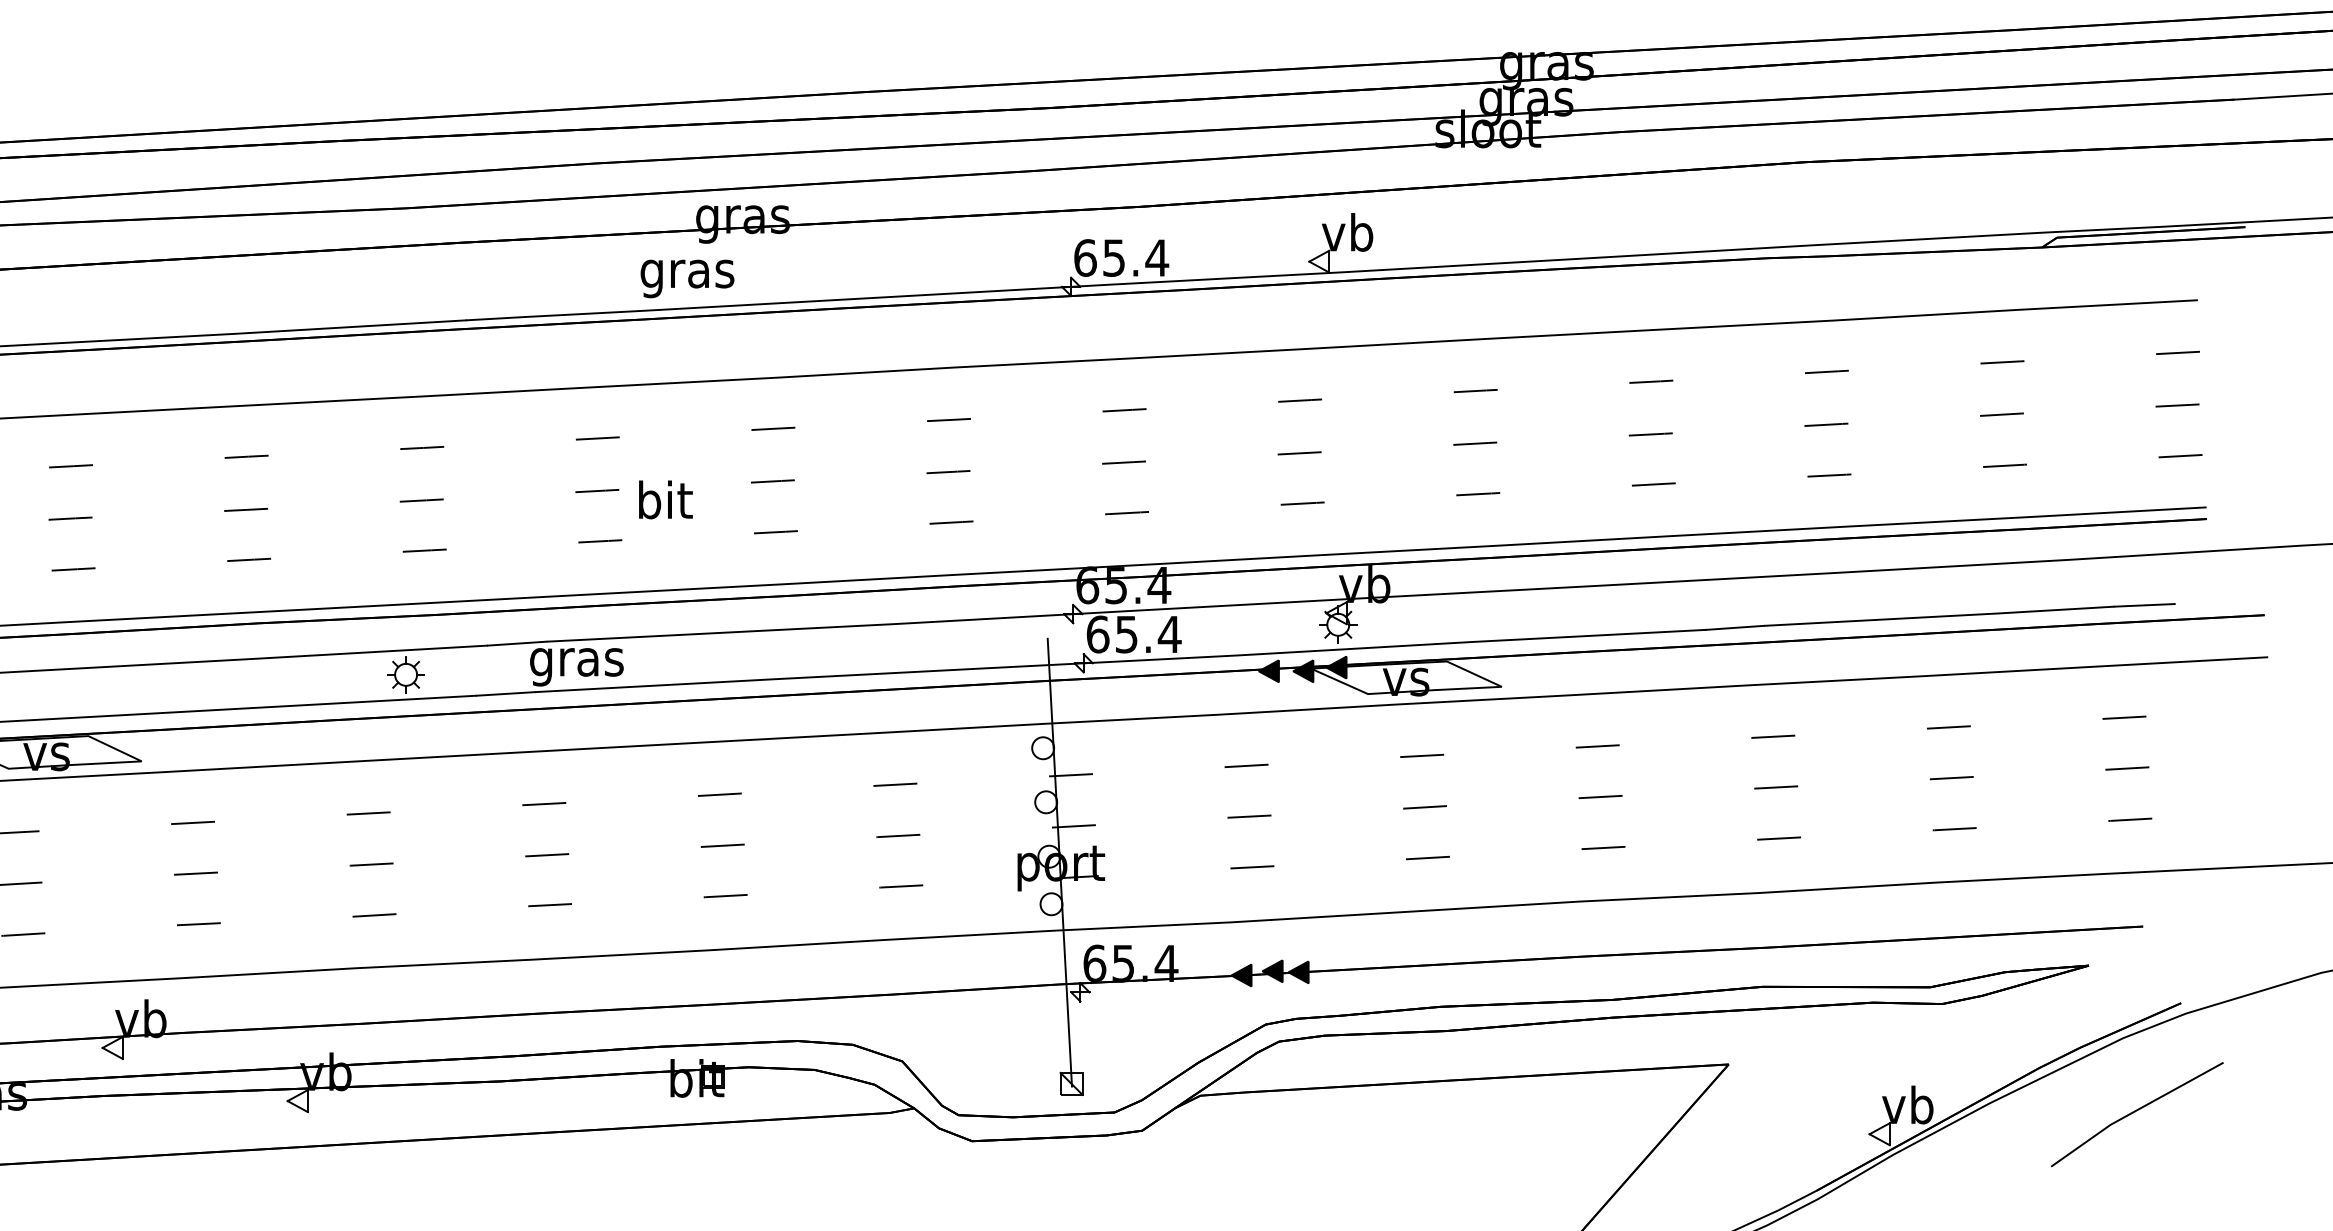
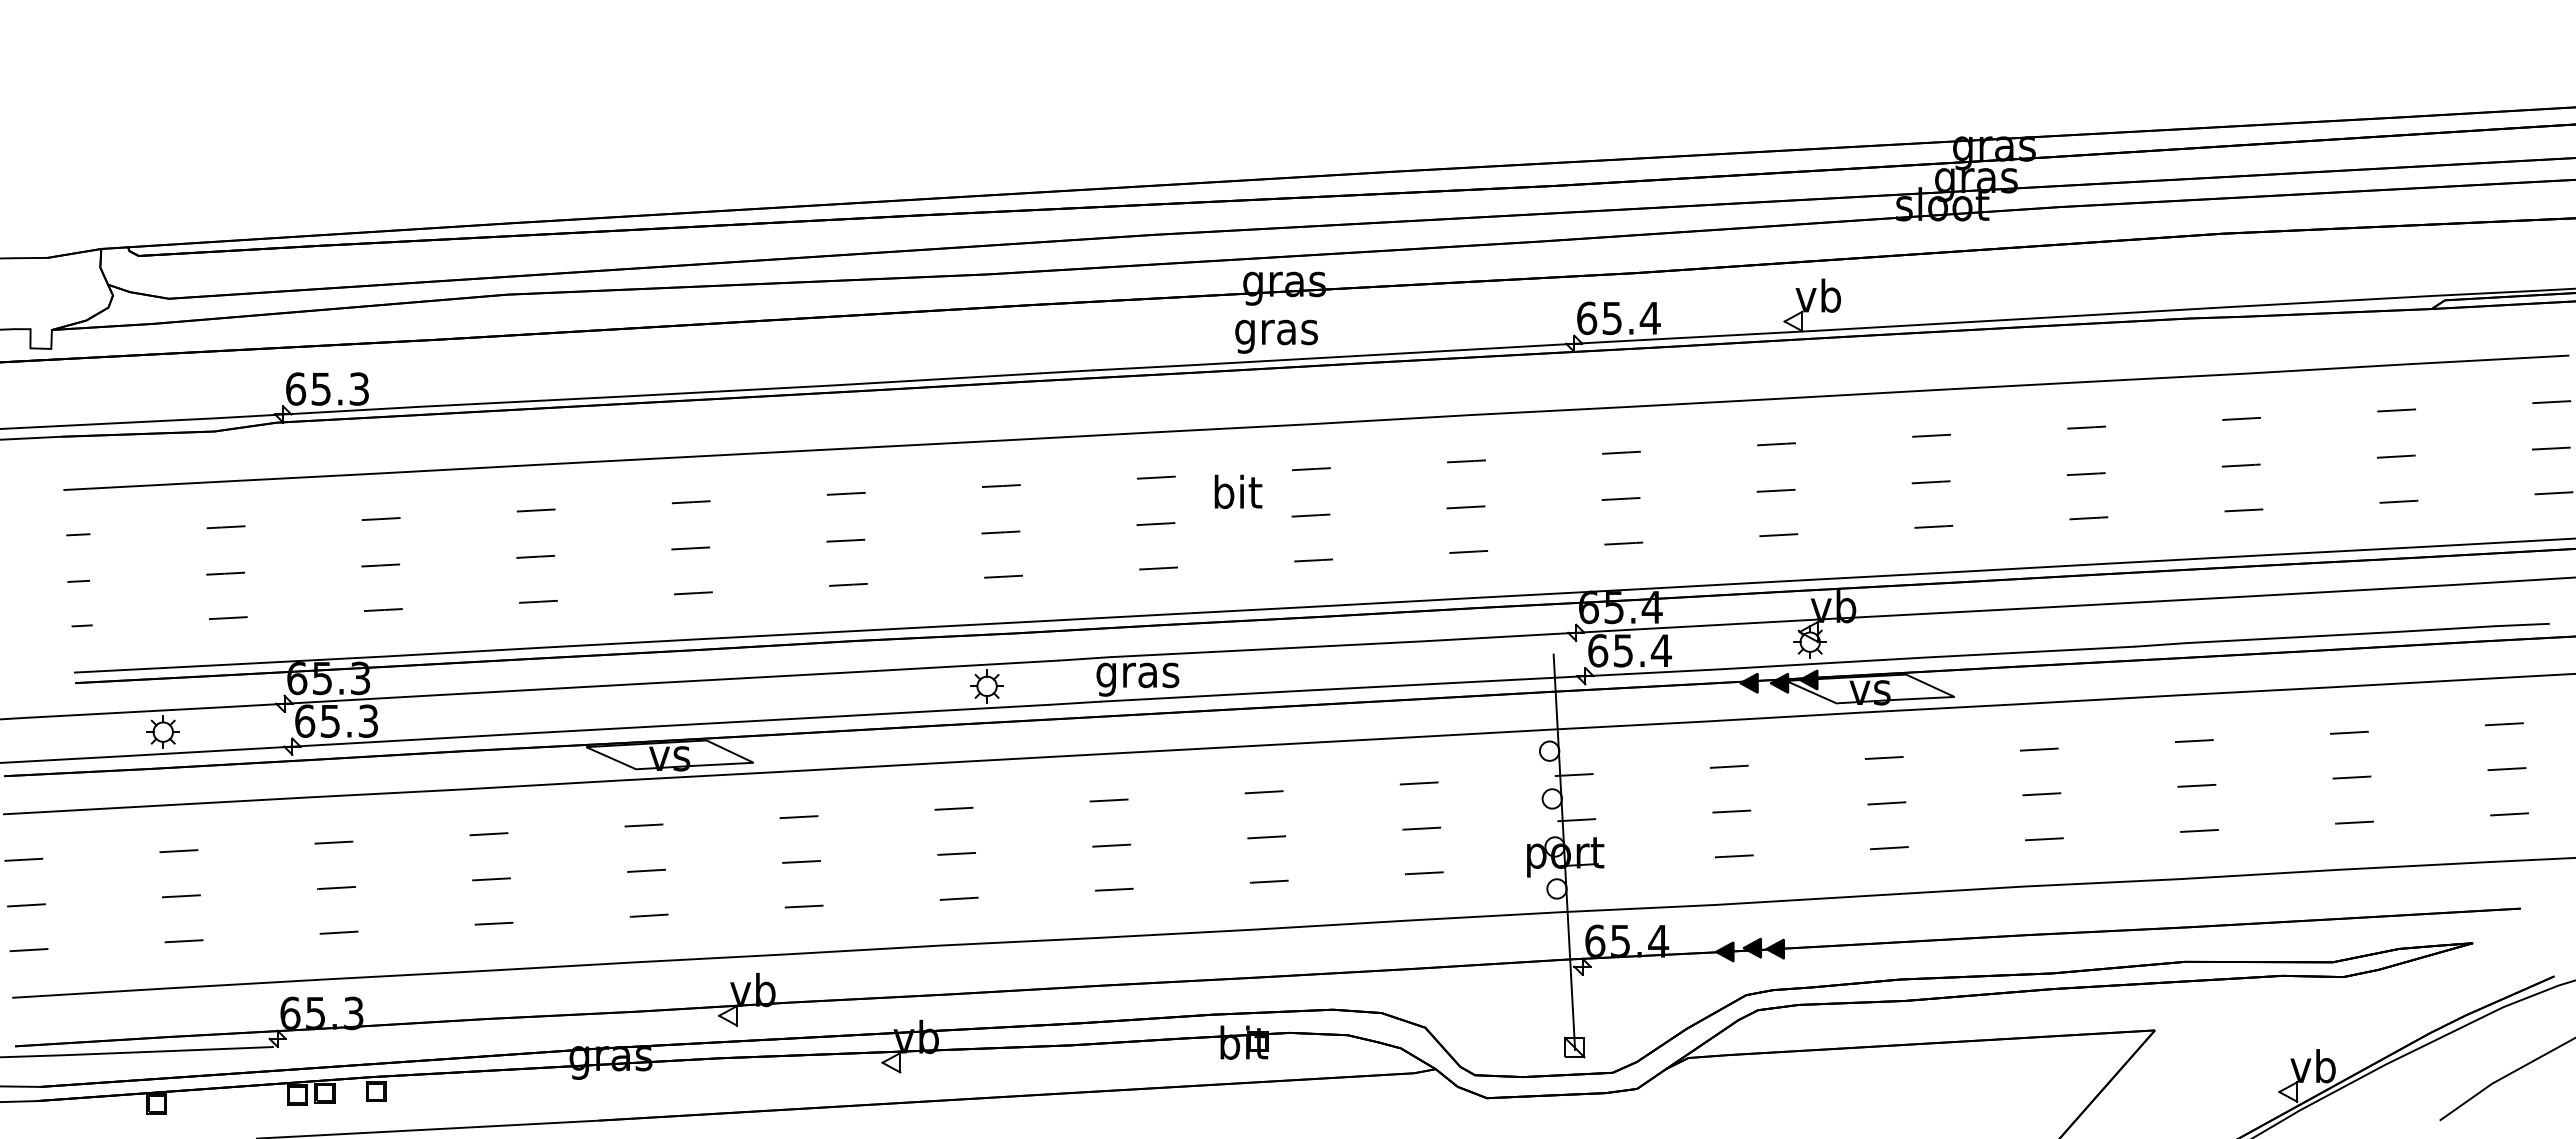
text: (687, 278) -> (1276, 336), moved
text: (665, 499) -> (1238, 491), moved

